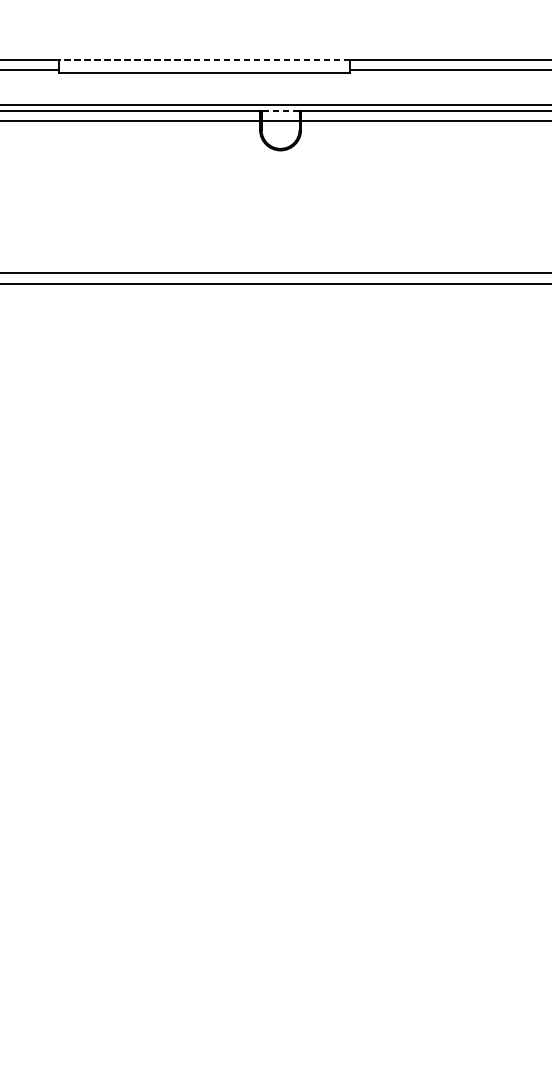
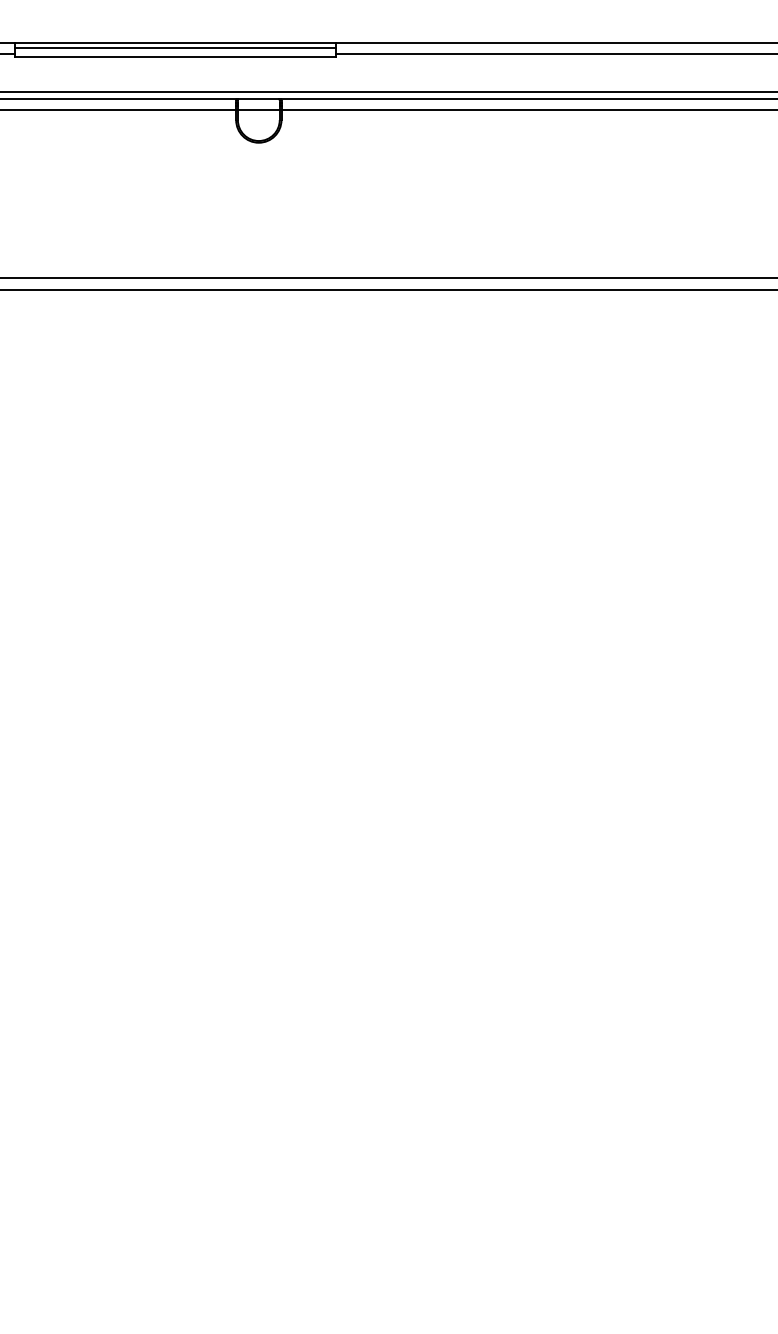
line: (204, 59) -> (174, 42), dashed -> solid
line: (204, 64) -> (174, 48), added
line: (280, 110) -> (258, 98), dashed -> solid

